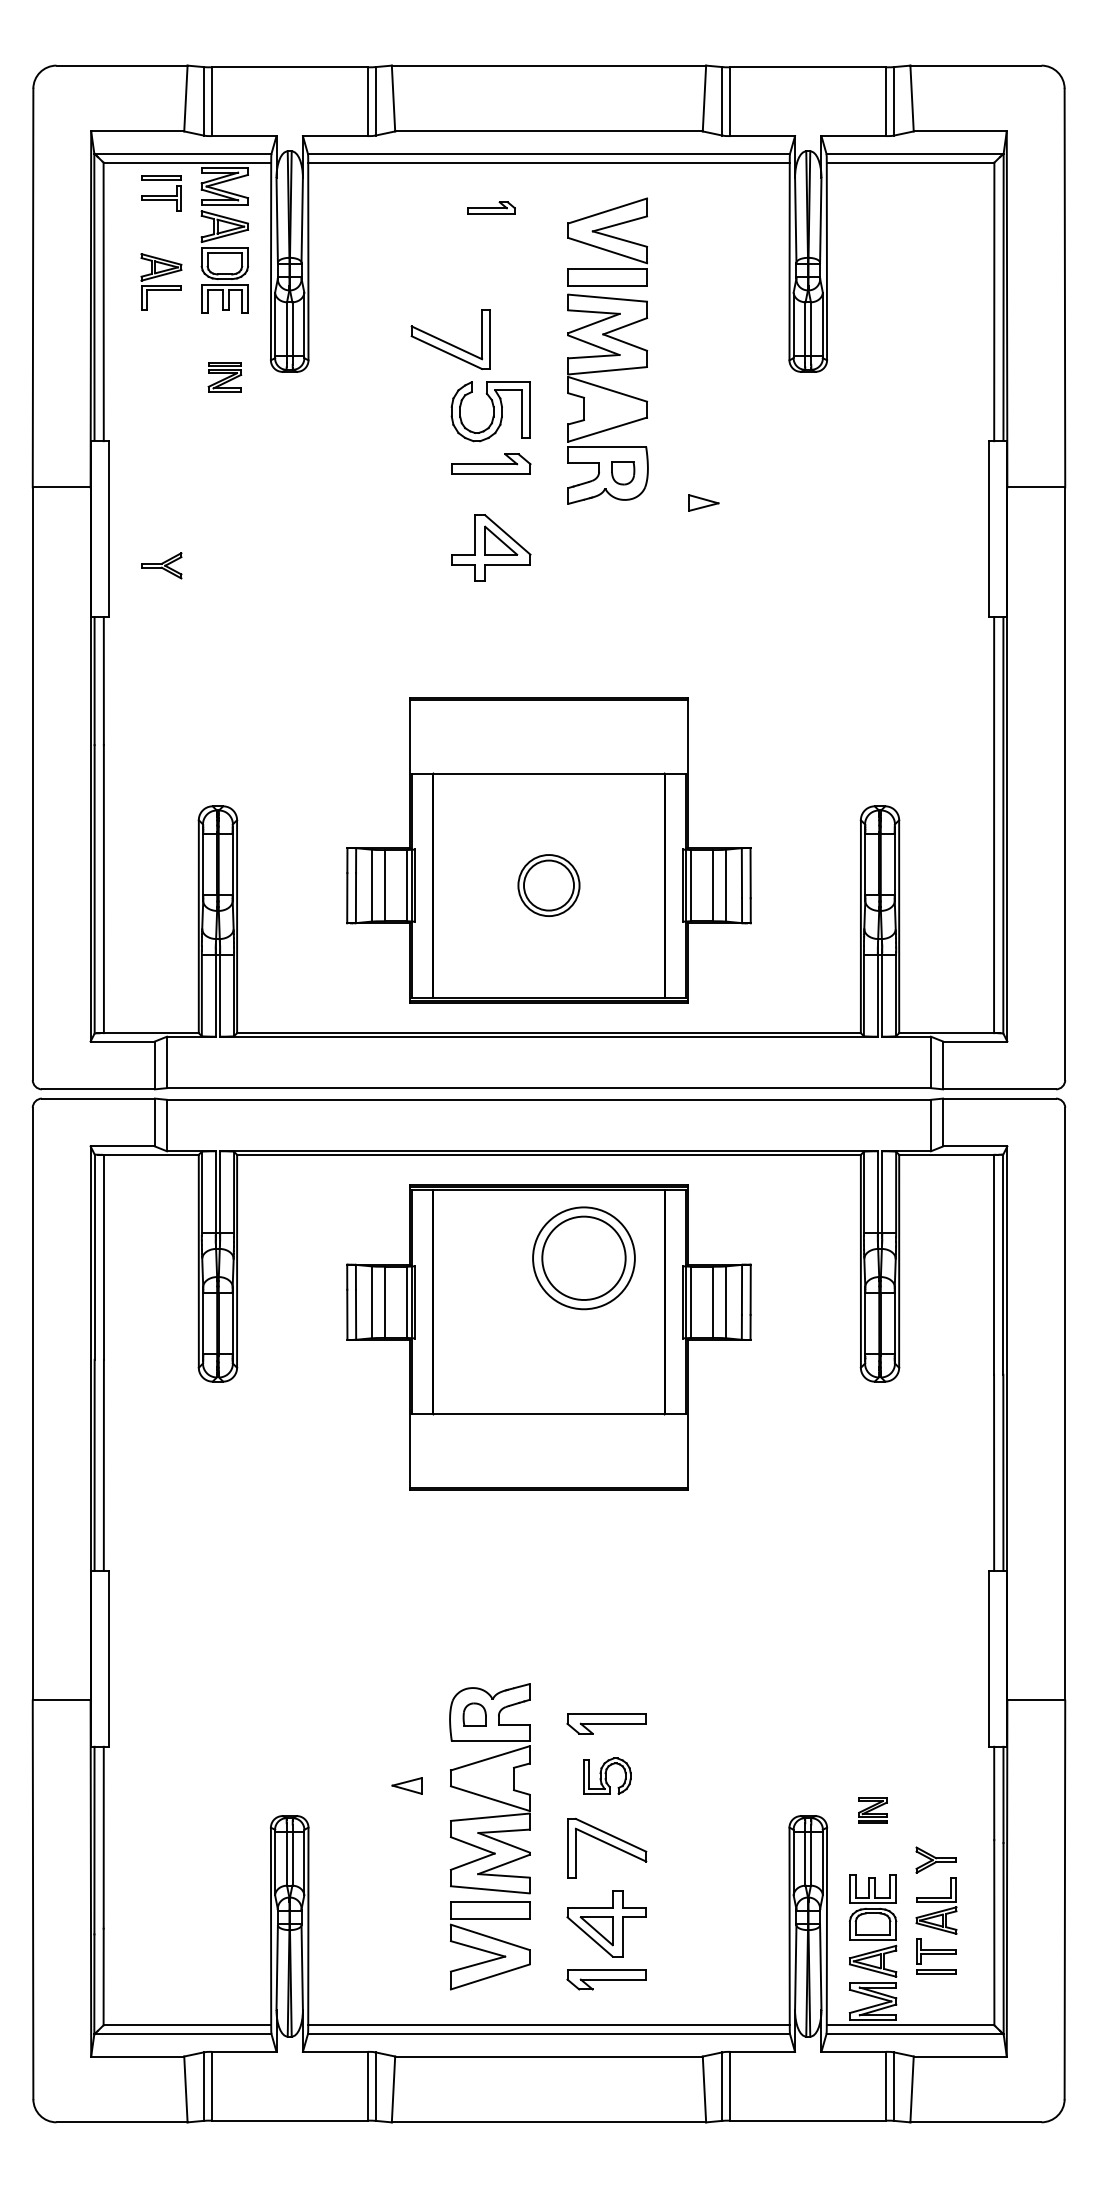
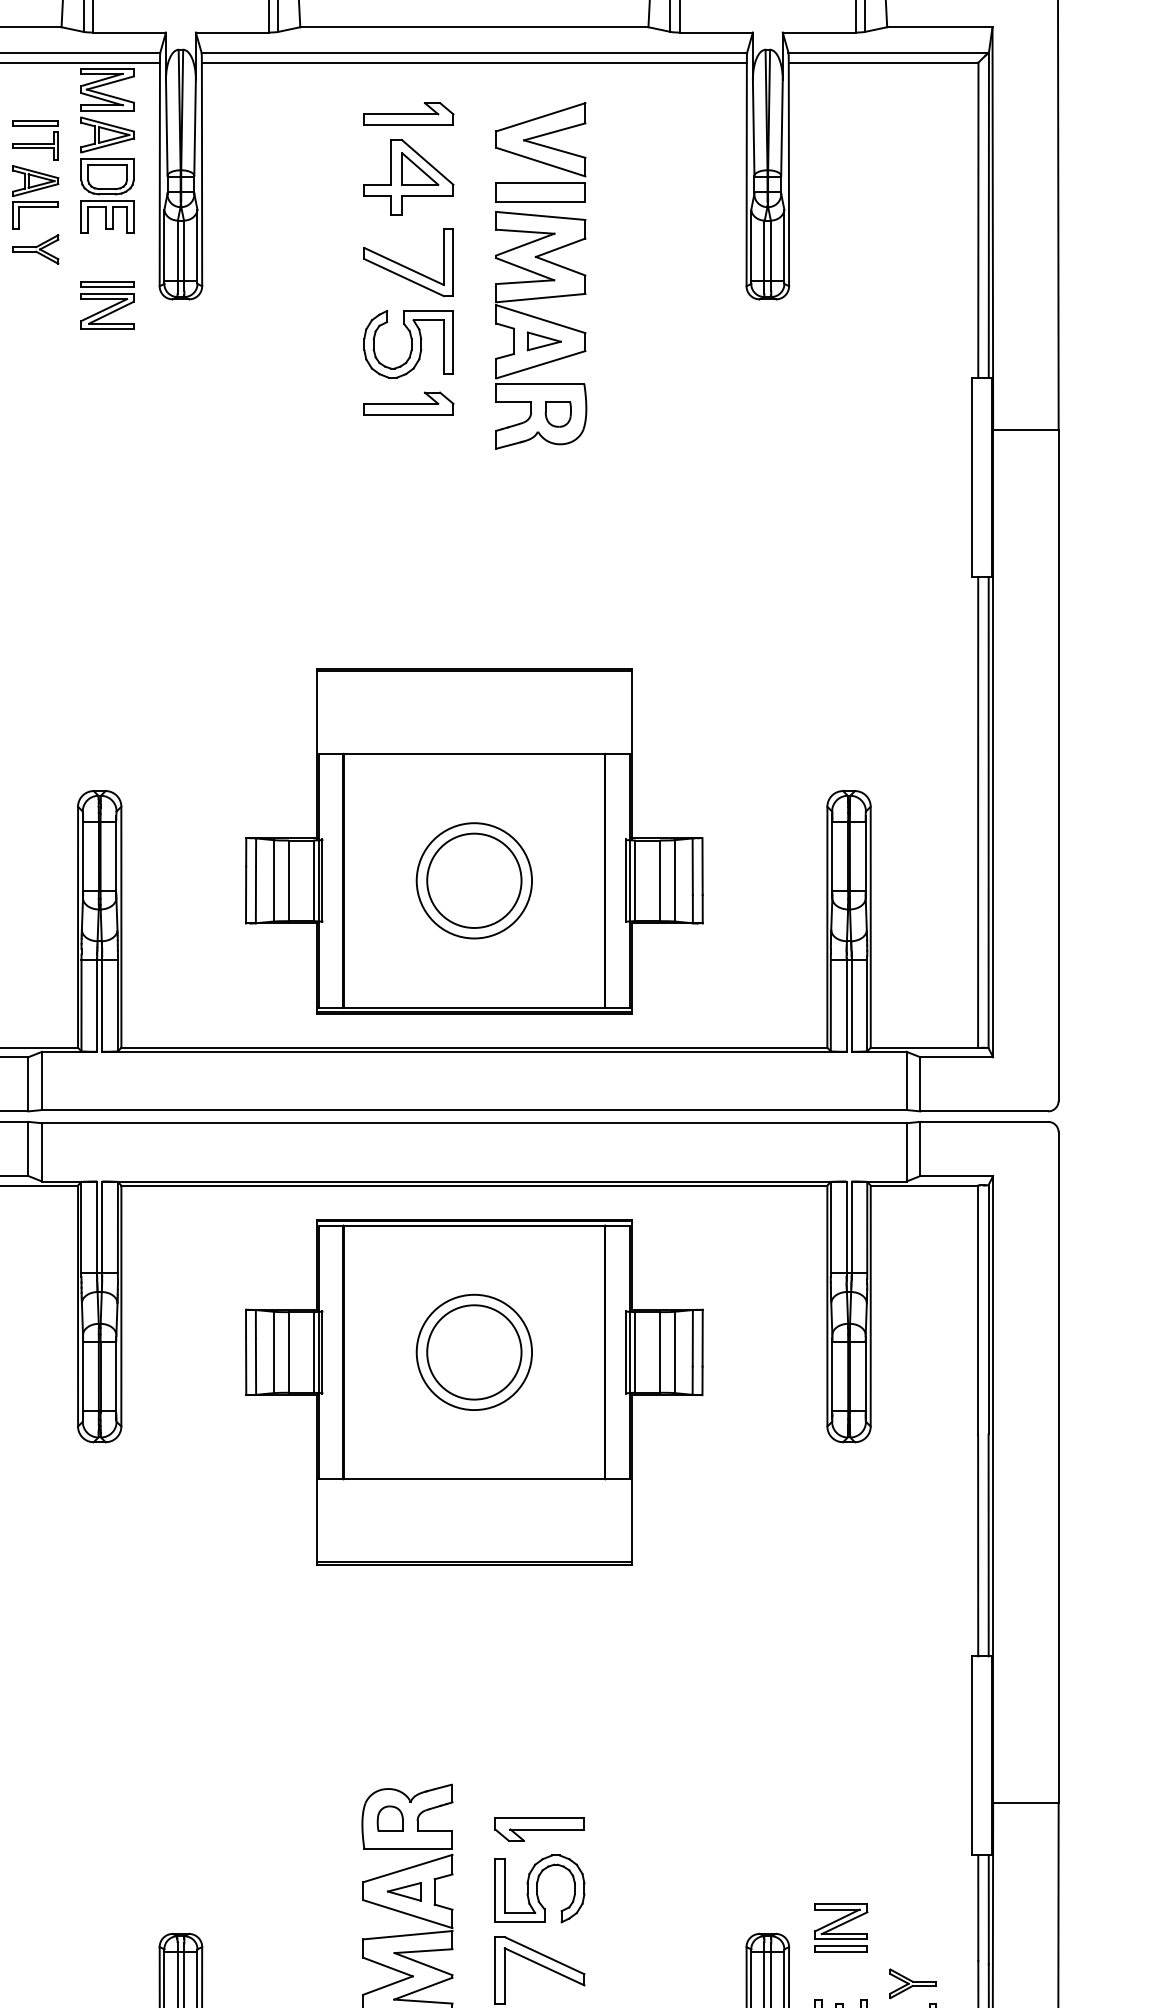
part: (161, 193) -> (35, 140), moved
part: (491, 207) -> (409, 113), size x1.67
part: (450, 339) -> (408, 262), moved
part: (224, 376) -> (107, 304), size x1.43
part: (703, 502) -> (543, 340), moved
part: (491, 547) -> (409, 176), moved
part: (161, 565) -> (35, 249), moved
part: (548, 885) -> (473, 880), size x1.67
part: (583, 1258) -> (473, 1352), moved
part: (607, 1775) -> (540, 1887), size x1.67
part: (406, 1785) -> (403, 1891), moved
part: (872, 1810) -> (840, 1927), size x1.67

